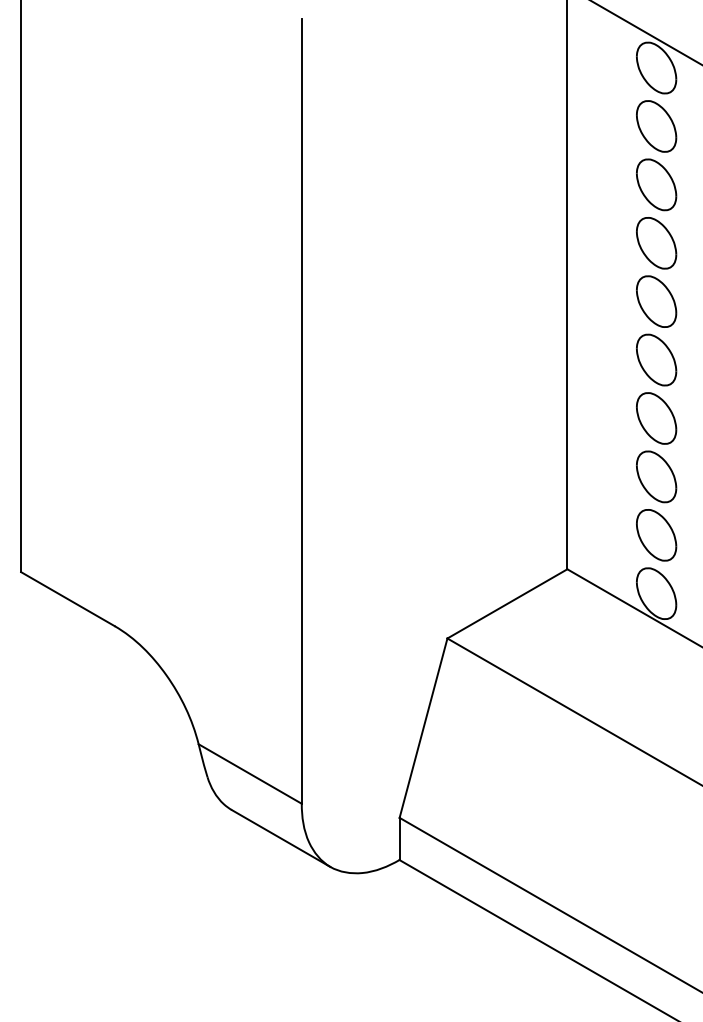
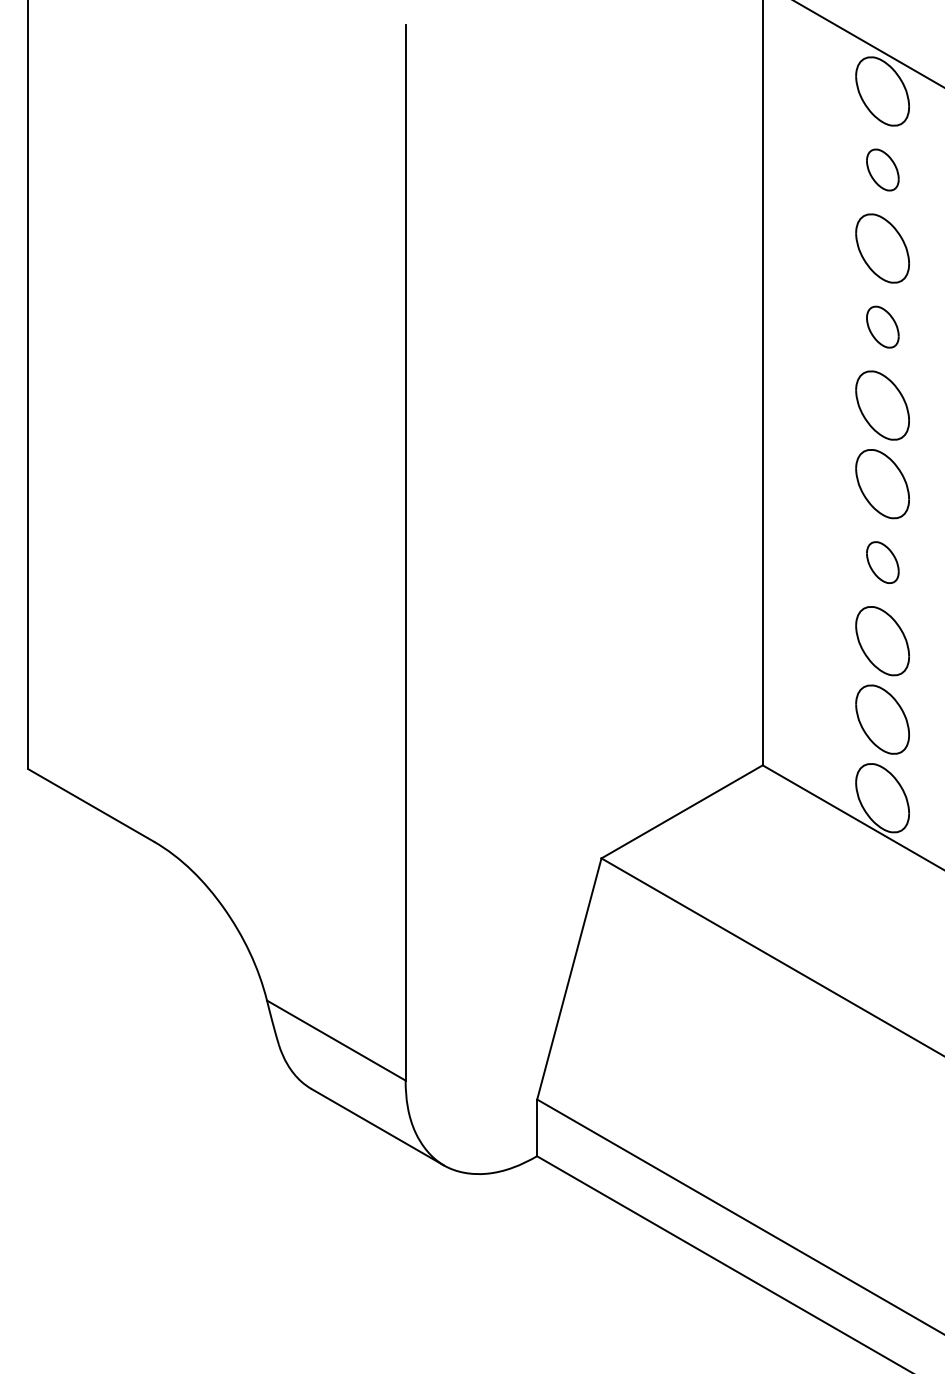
part: (656, 126) -> (882, 170), size x0.6
part: (656, 243) -> (882, 327), size x0.6
part: (656, 418) -> (882, 562), size x0.6

